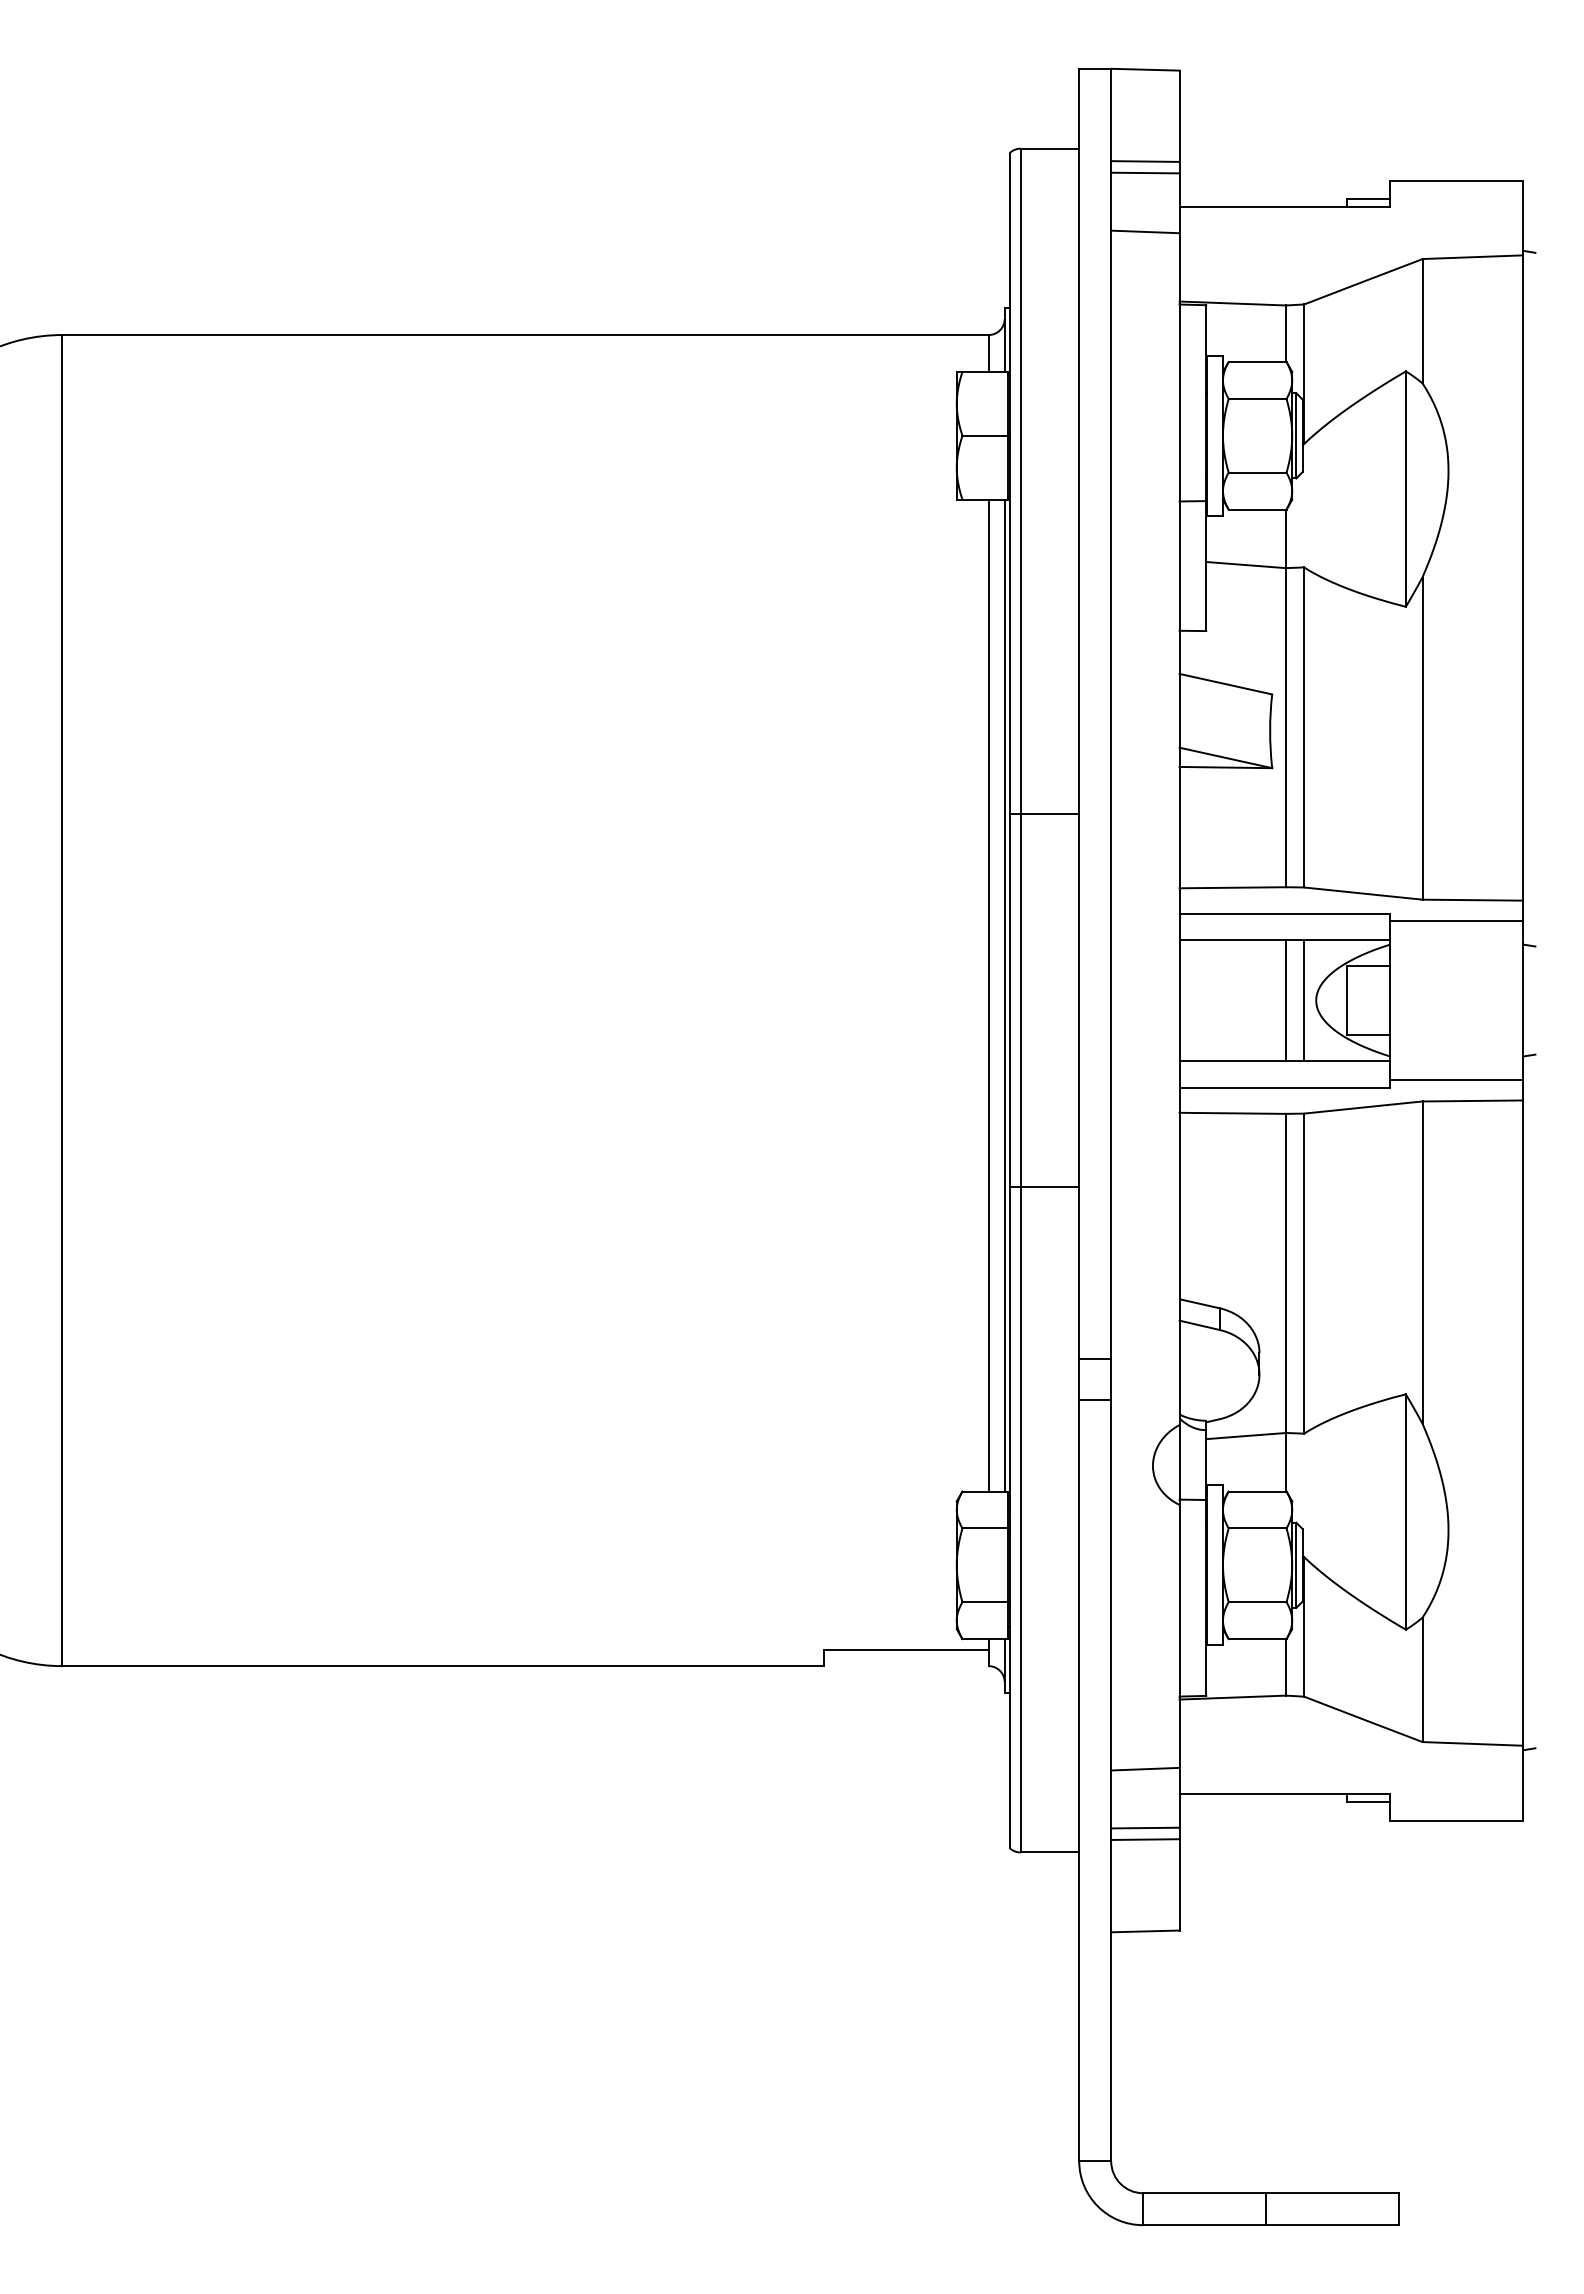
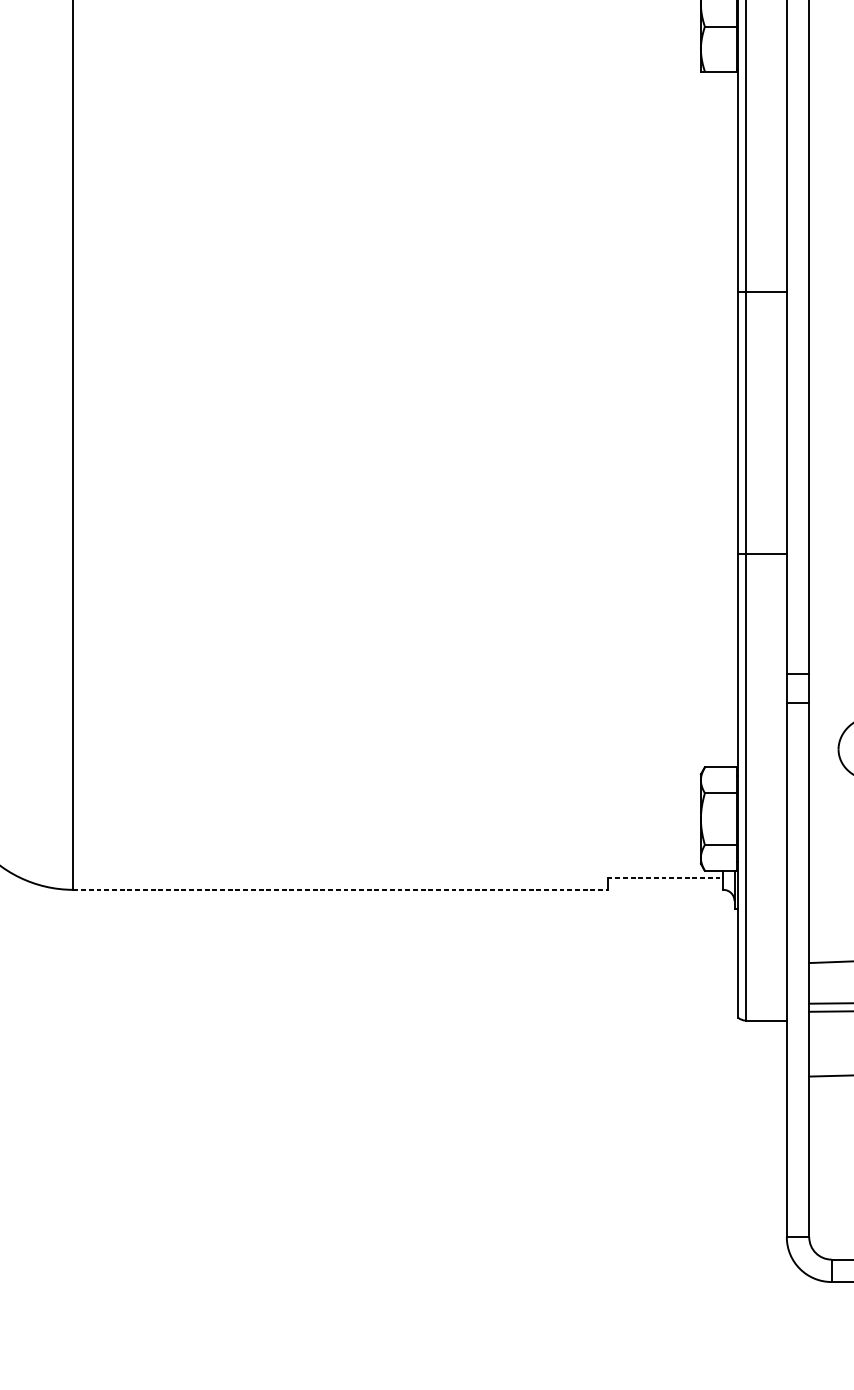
line: (988, 995) -> (723, 419), removed
line: (1004, 995) -> (734, 419), removed
line: (906, 1649) -> (665, 878), solid -> dashed
line: (442, 1666) -> (340, 890), solid -> dashed

